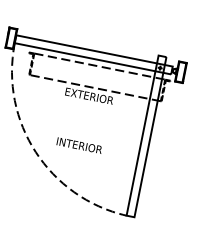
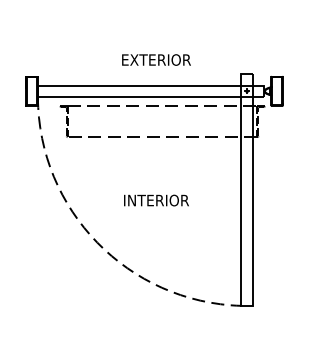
text: (89, 95) -> (156, 59), moved
text: (79, 145) -> (156, 200), moved

